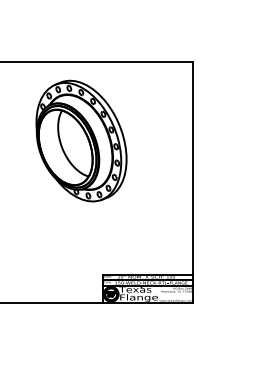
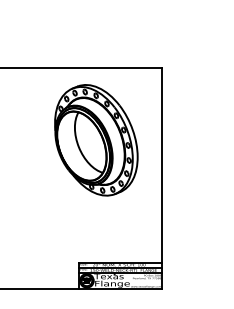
part: (81, 140) -> (96, 139), moved

